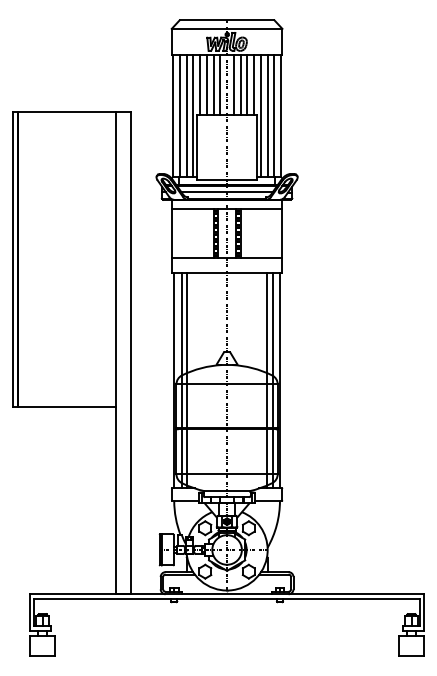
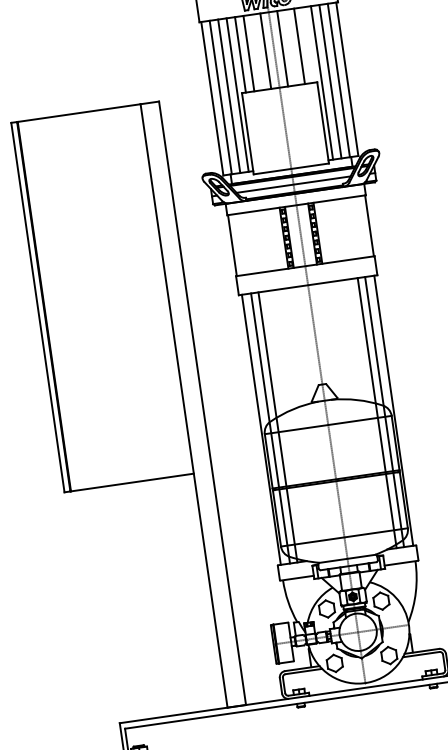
line: (213, 84) -> (257, 51), removed
line: (240, 84) -> (290, 47), removed
line: (254, 84) -> (308, 44), removed

